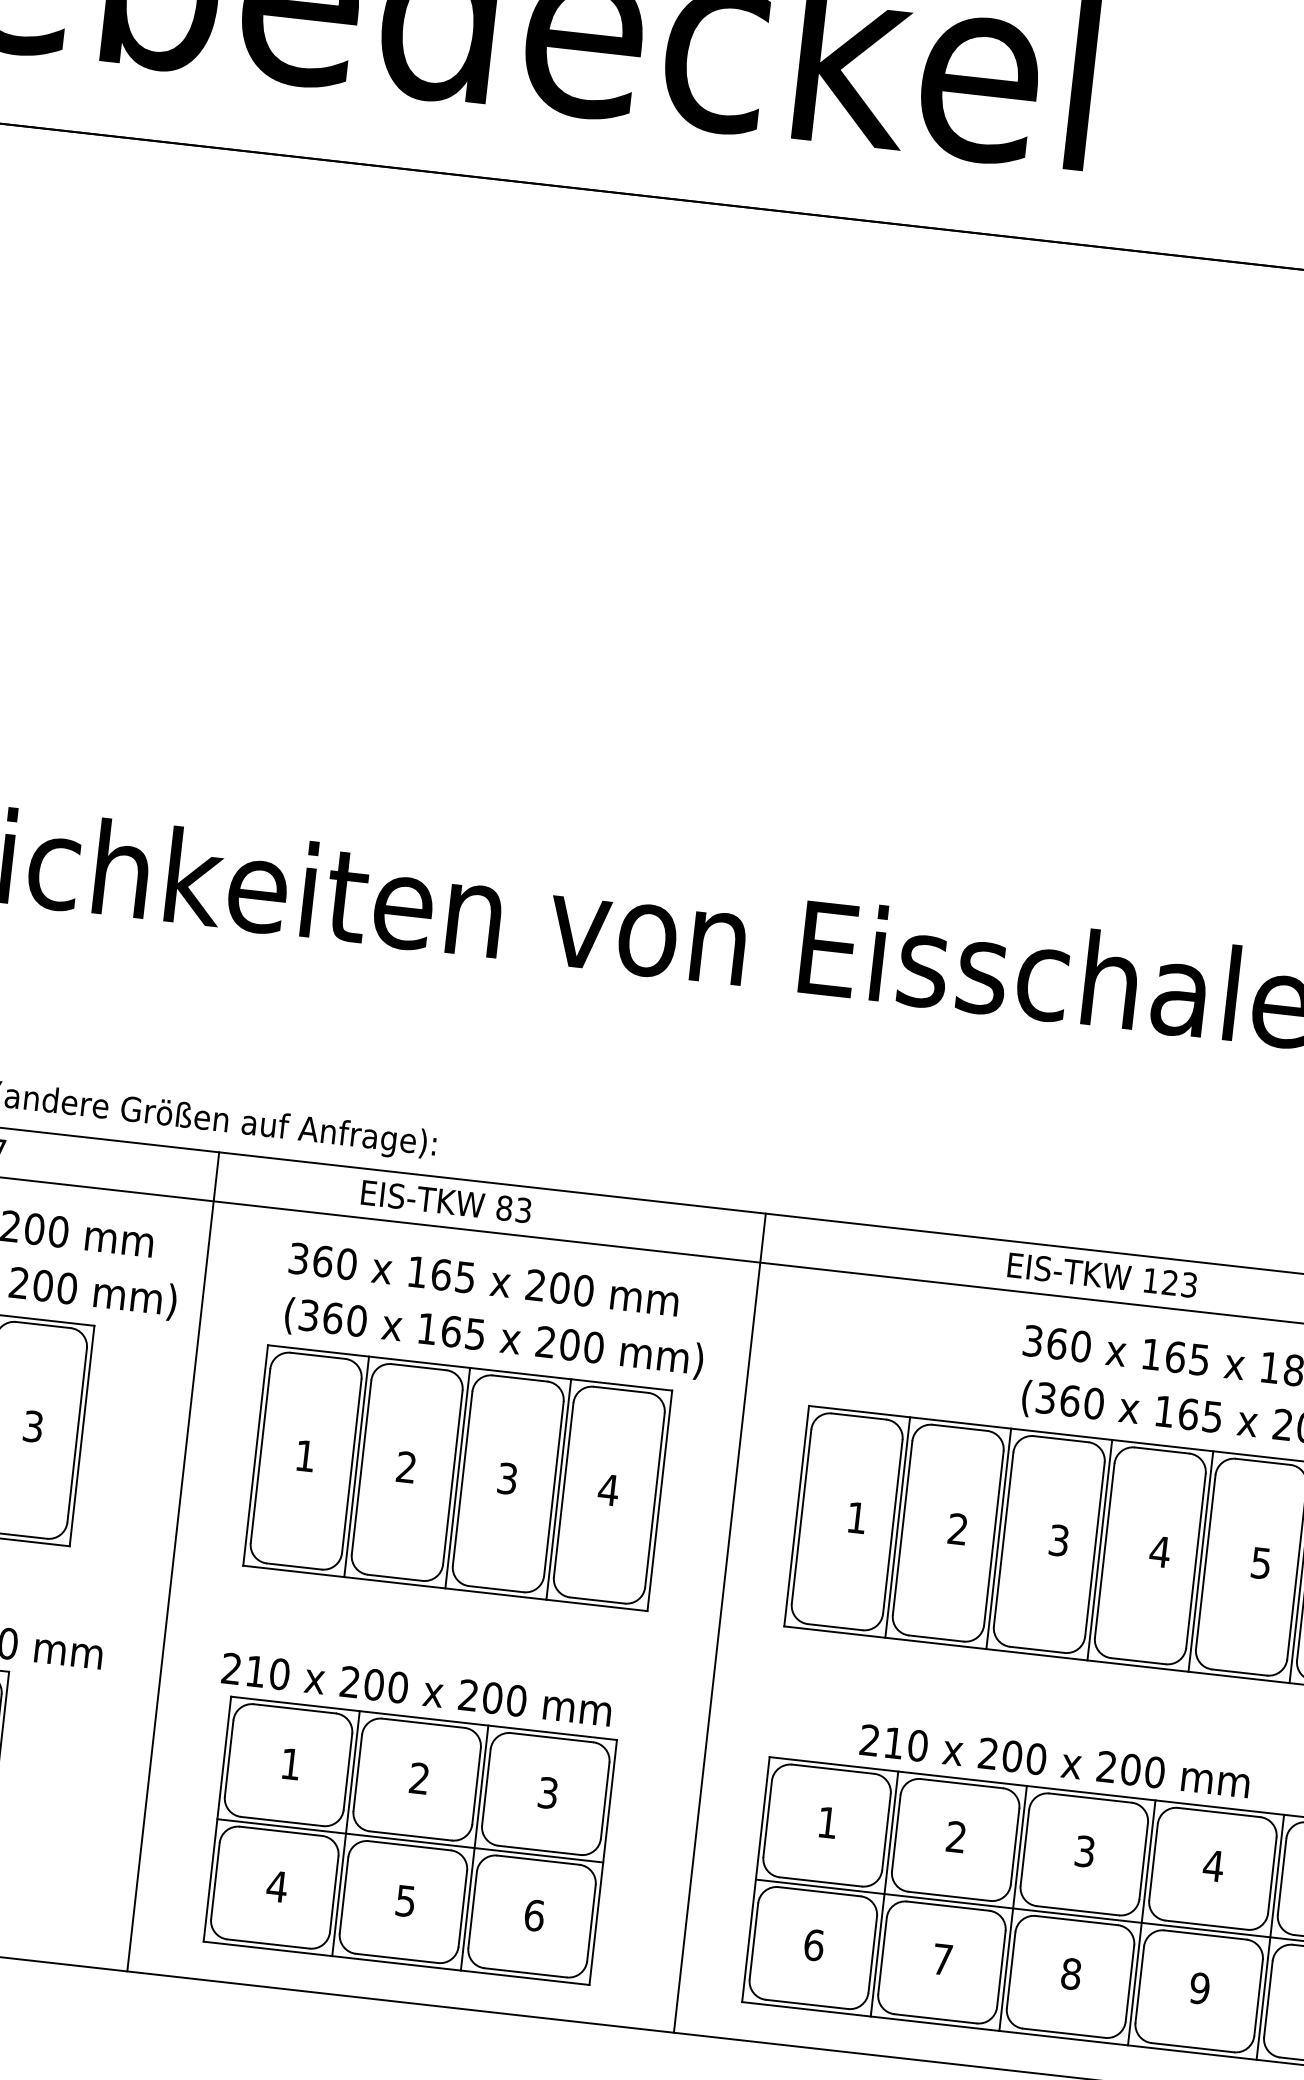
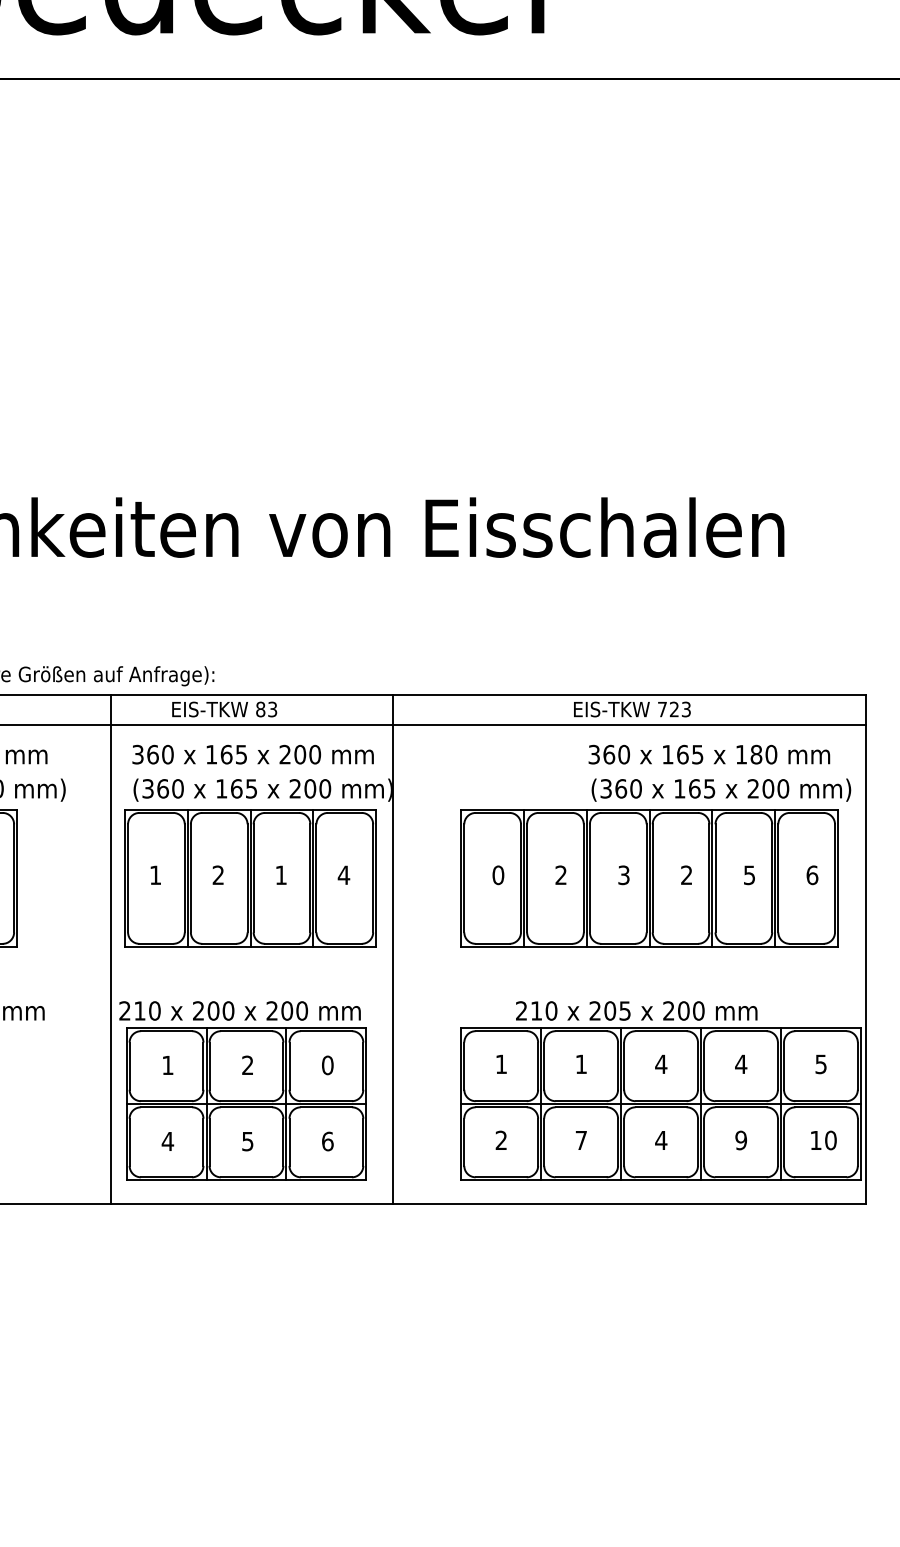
text: (1150, 1280) -> (662, 709), 123 -> 723
text: (506, 1478) -> (280, 875), 3 -> 1
text: (857, 1518) -> (498, 875), 1 -> 0
text: (1159, 1550) -> (686, 874), 4 -> 2
line: (172, 1560) -> (110, 948), moved
line: (720, 1621) -> (393, 948), moved
text: (1037, 1758) -> (625, 1010), 200 -> 205
text: (547, 1793) -> (327, 1065), 3 -> 0
text: (955, 1835) -> (580, 1063), 2 -> 1
text: (1085, 1851) -> (661, 1064), 3 -> 4
text: (814, 1945) -> (501, 1140), 6 -> 2
text: (1071, 1974) -> (661, 1140), 8 -> 4

